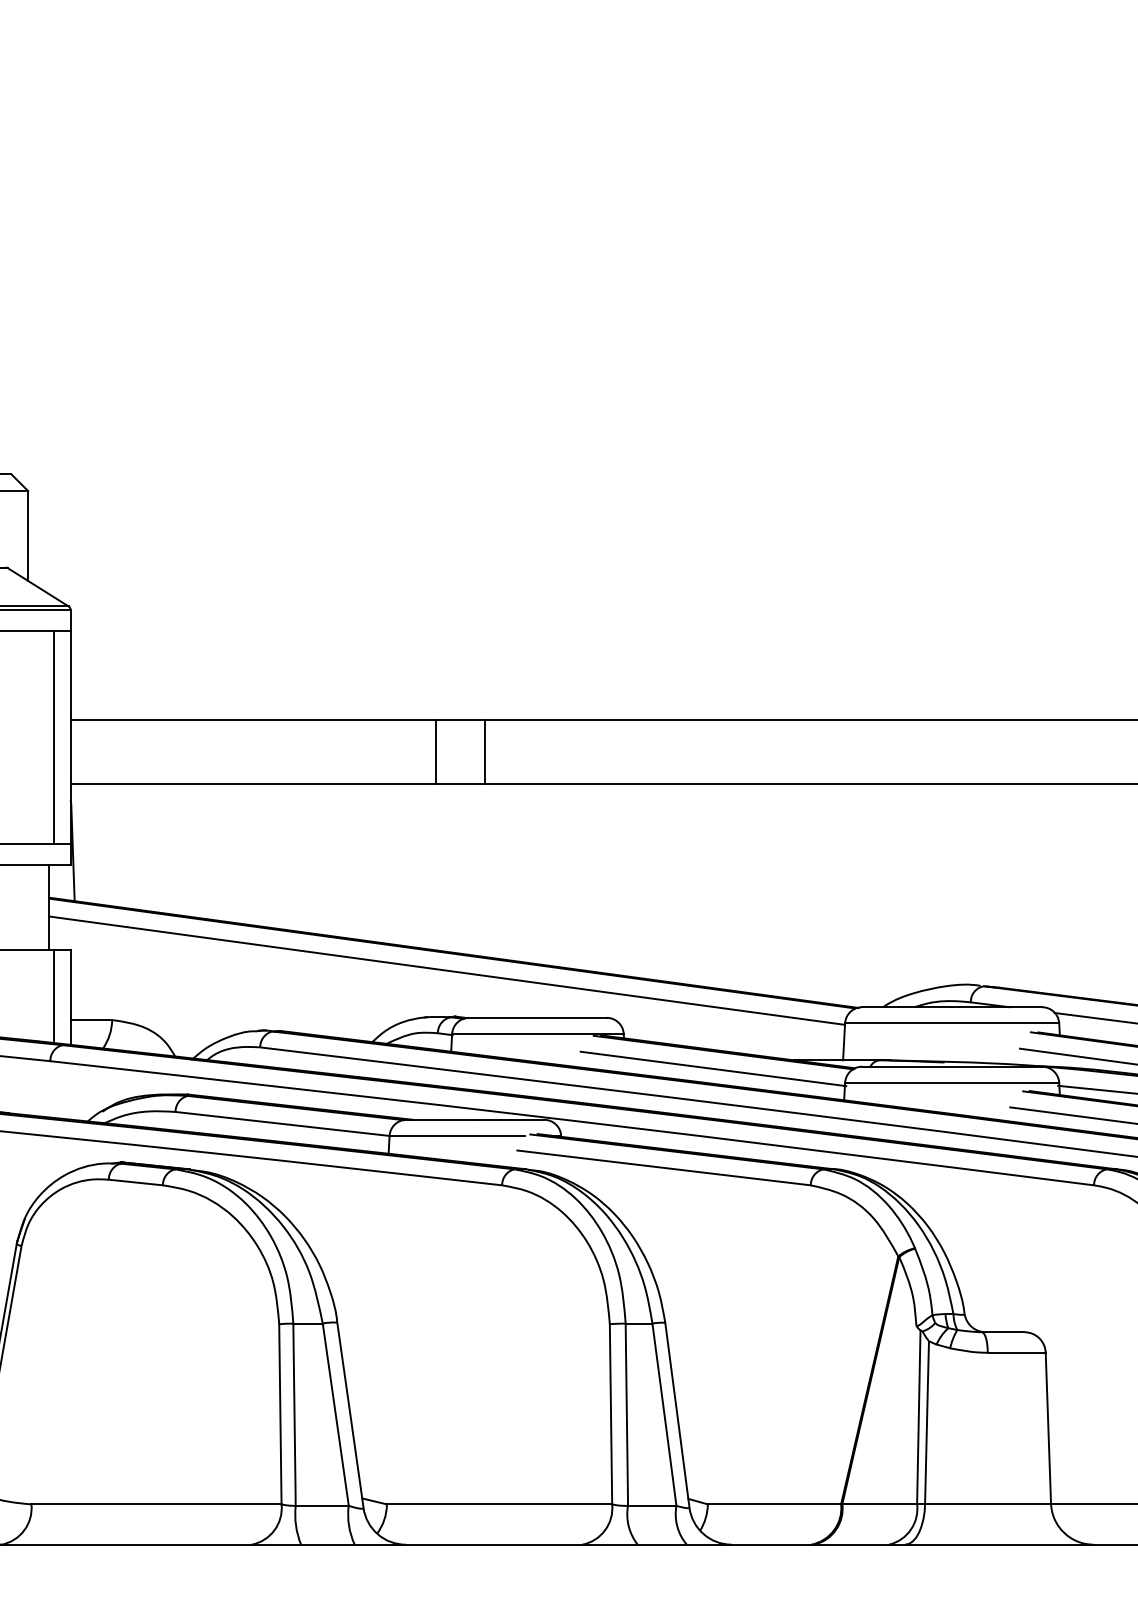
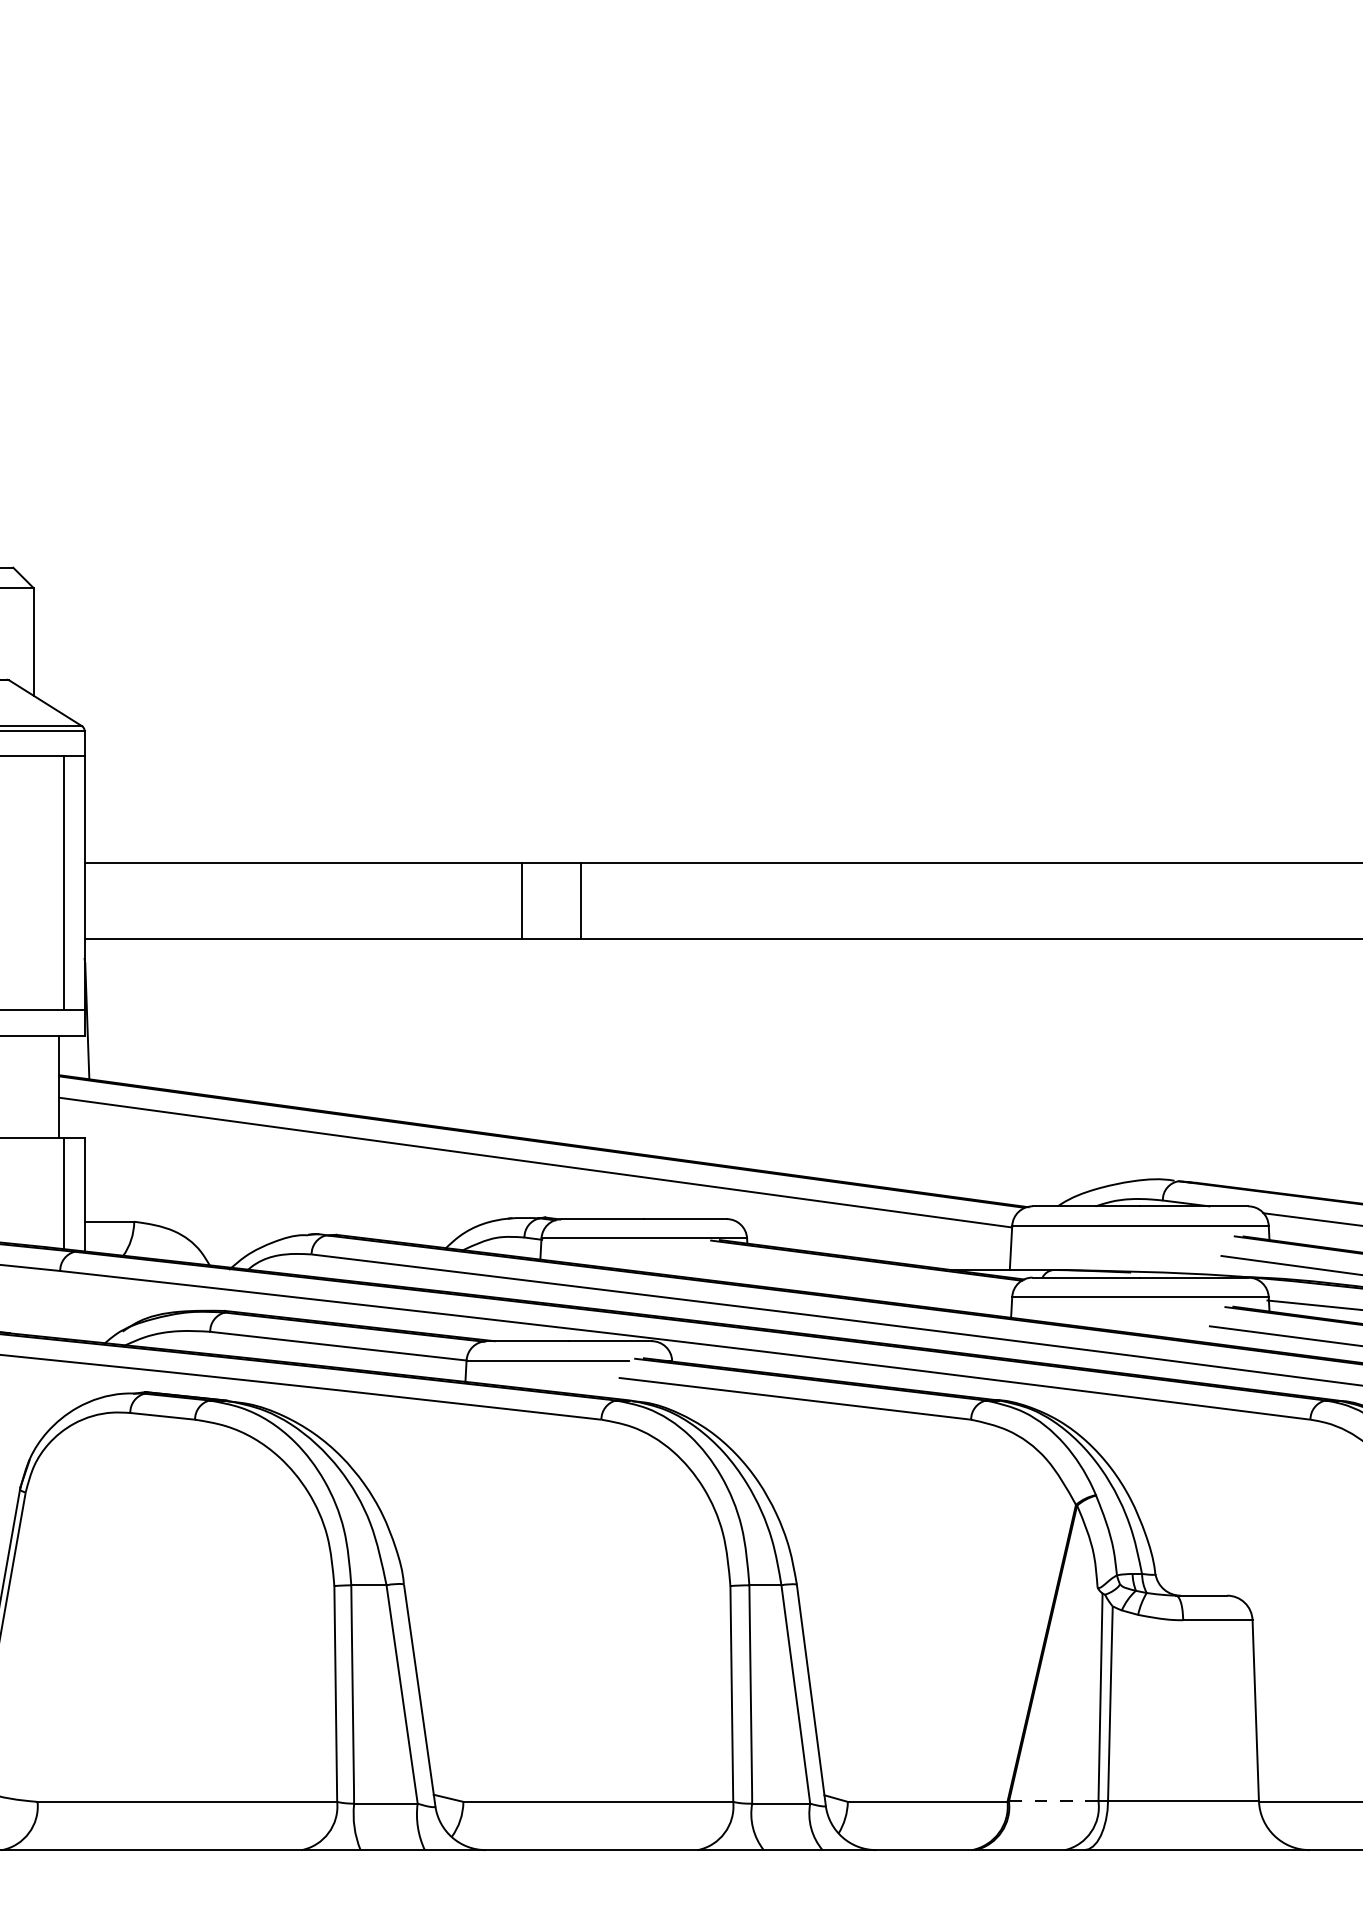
line: (713, 1068) -> (854, 1279), removed
line: (879, 1504) -> (1053, 1801), solid -> dashed

